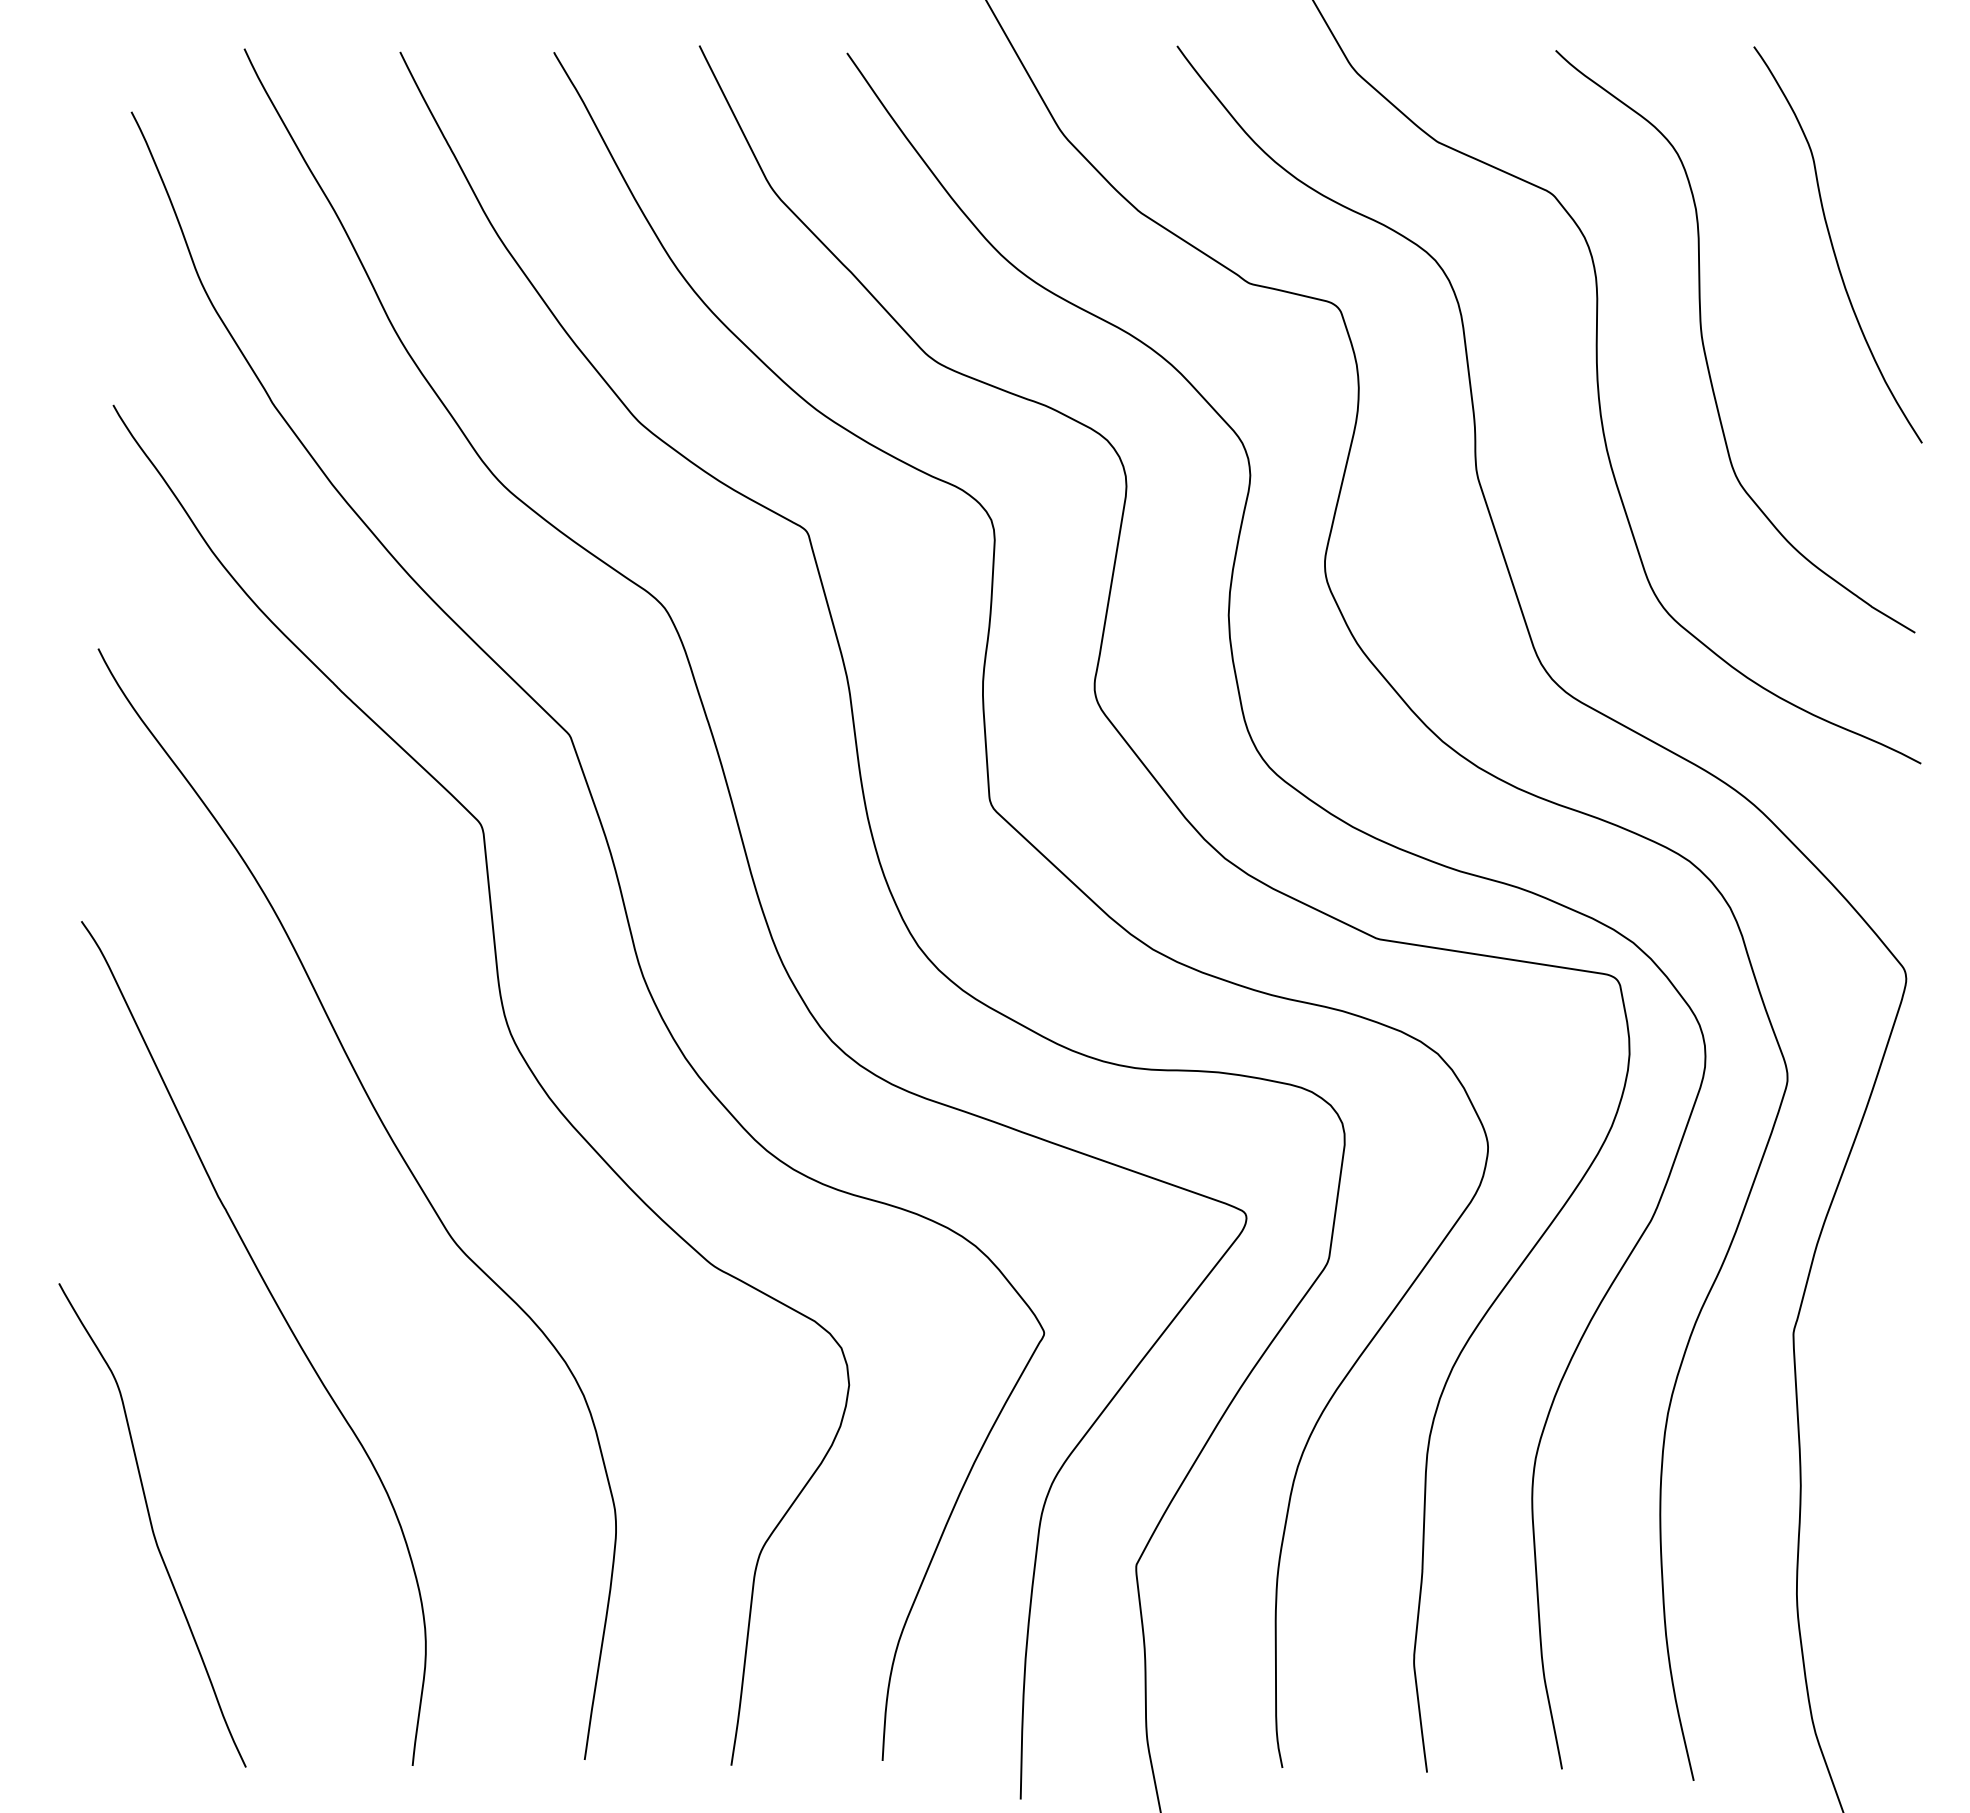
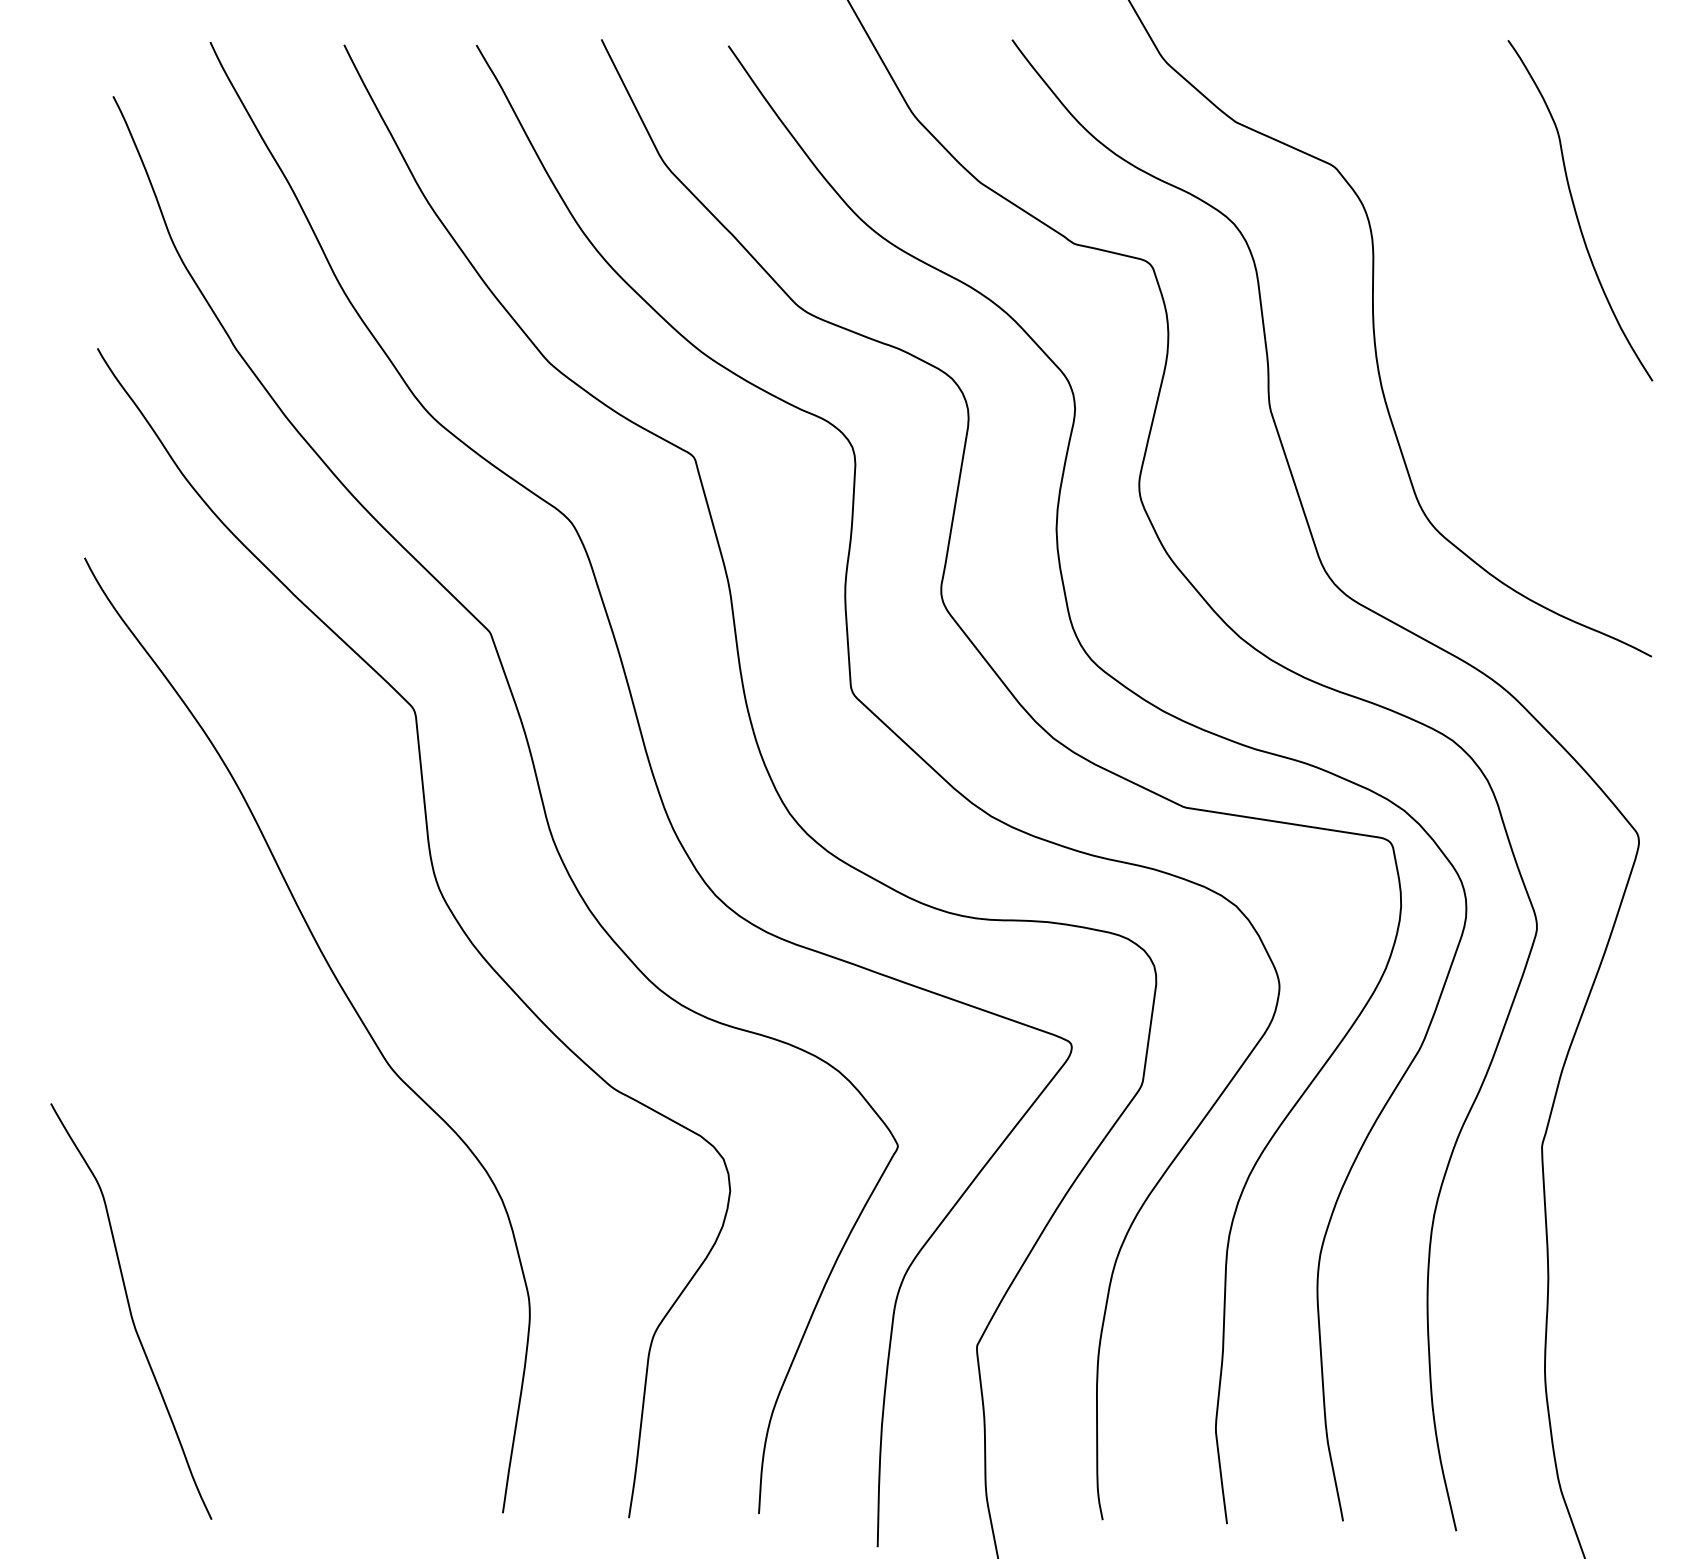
curve: (1704, 344) -> (1465, 296), removed
curve: (285, 1322) -> (245, 1137), removed

